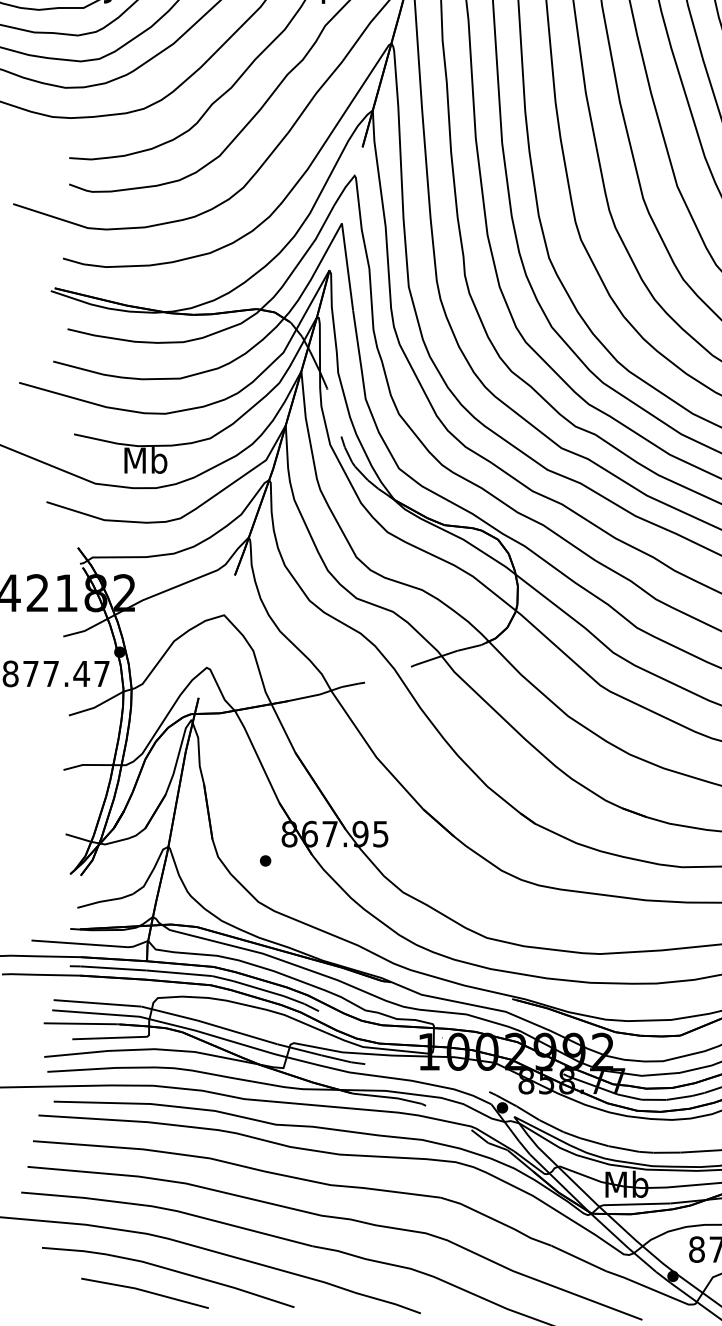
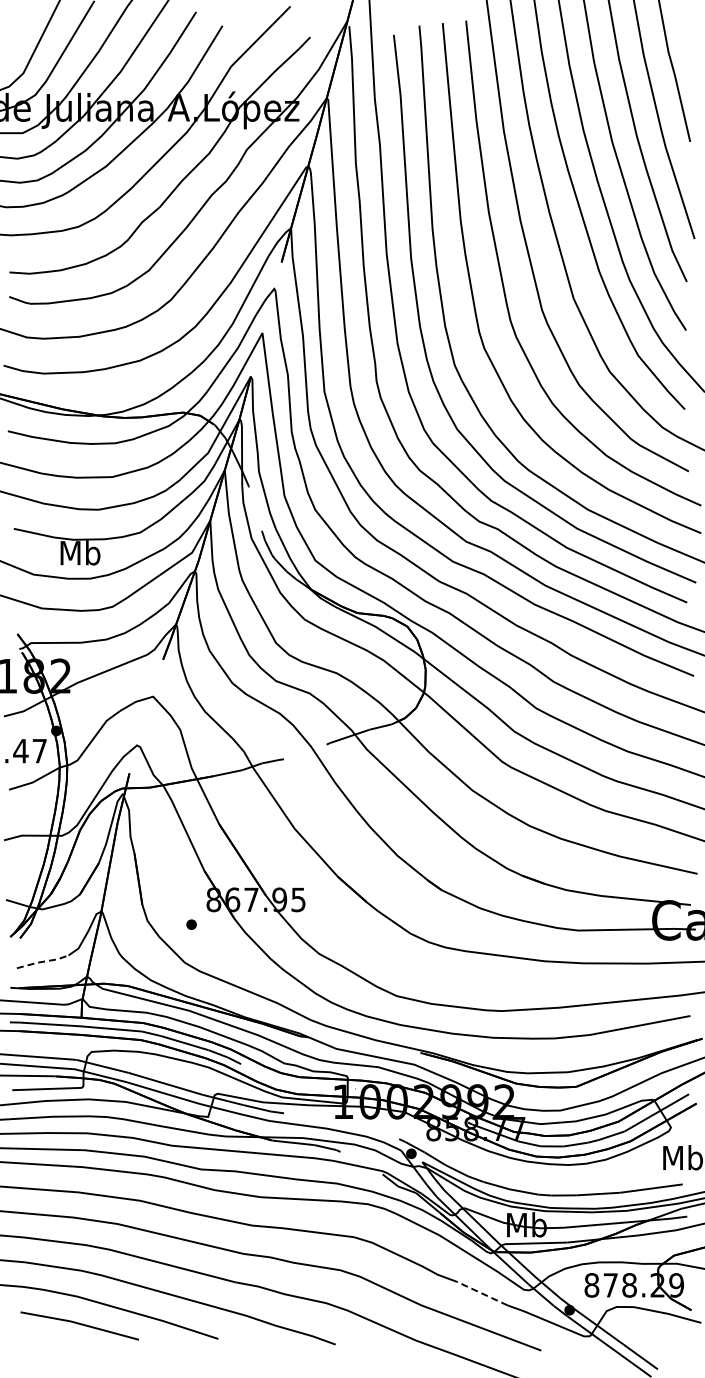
line: (105, 900) -> (43, 961), solid -> dashed
line: (579, 1258) -> (482, 1293), solid -> dashed

